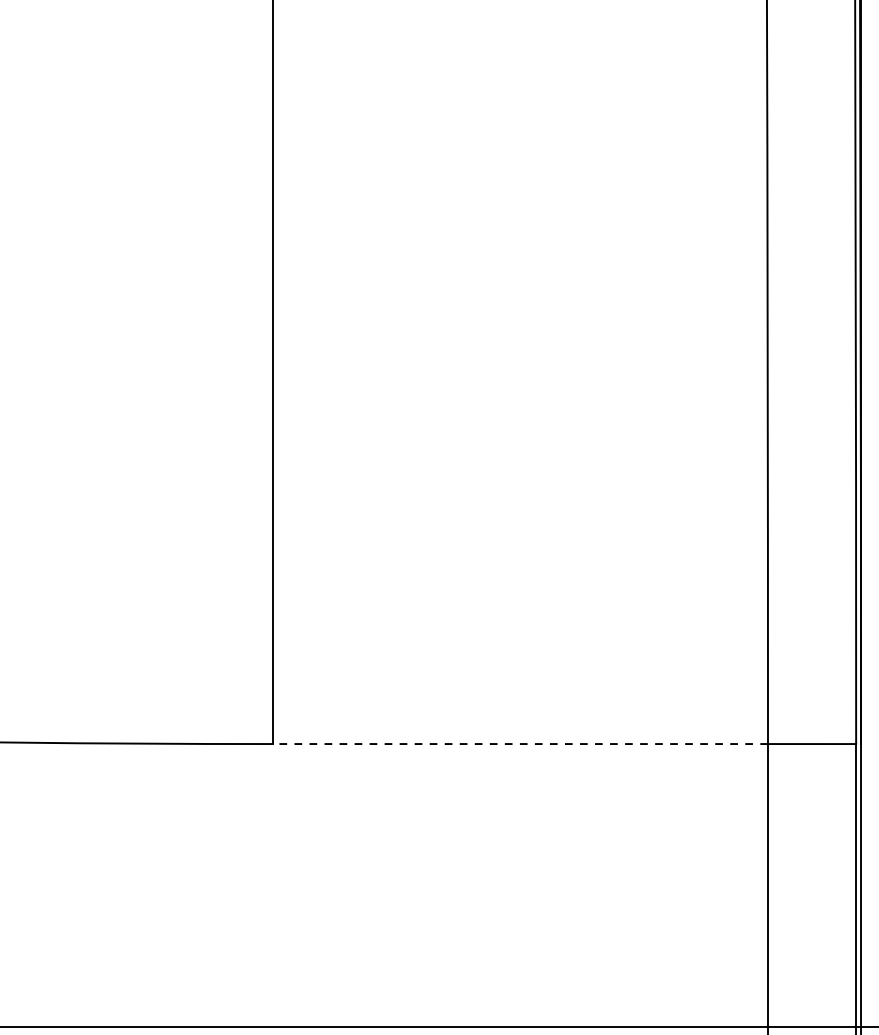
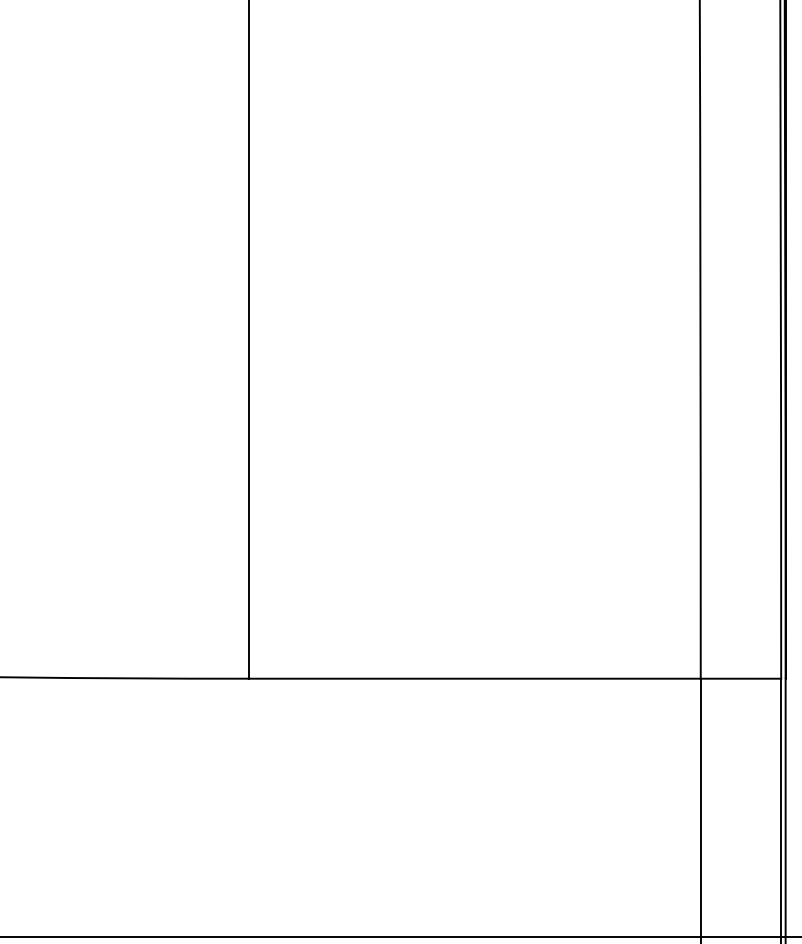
line: (520, 743) -> (474, 678), dashed -> solid

